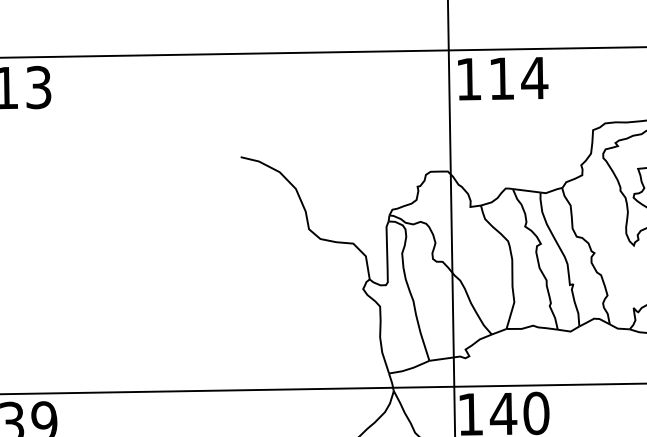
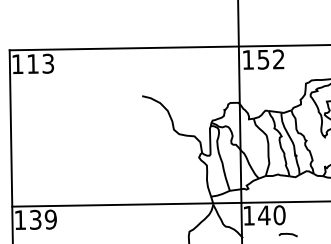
text: (518, 78) -> (271, 59), 114 -> 152

